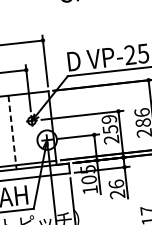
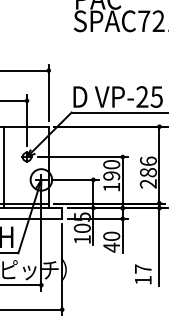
text: (110, 129) -> (111, 175), 259 -> 190
line: (12, 132) -> (4, 167), dashed -> solid
text: (116, 188) -> (111, 241), 26 -> 40

